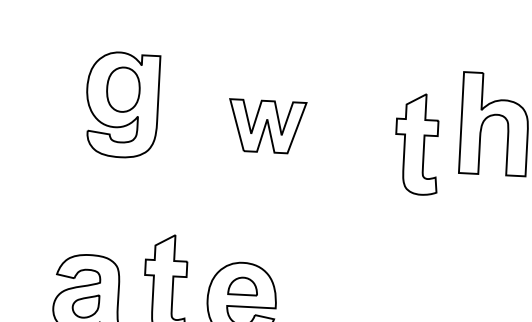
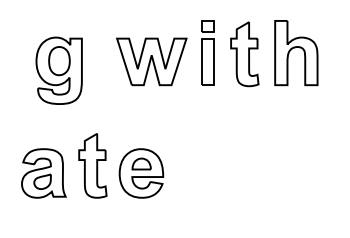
part: (121, 104) -> (58, 70), moved
part: (355, 116) -> (207, 52), added
part: (266, 125) -> (151, 61), size x1.43
part: (416, 144) -> (244, 54), moved

